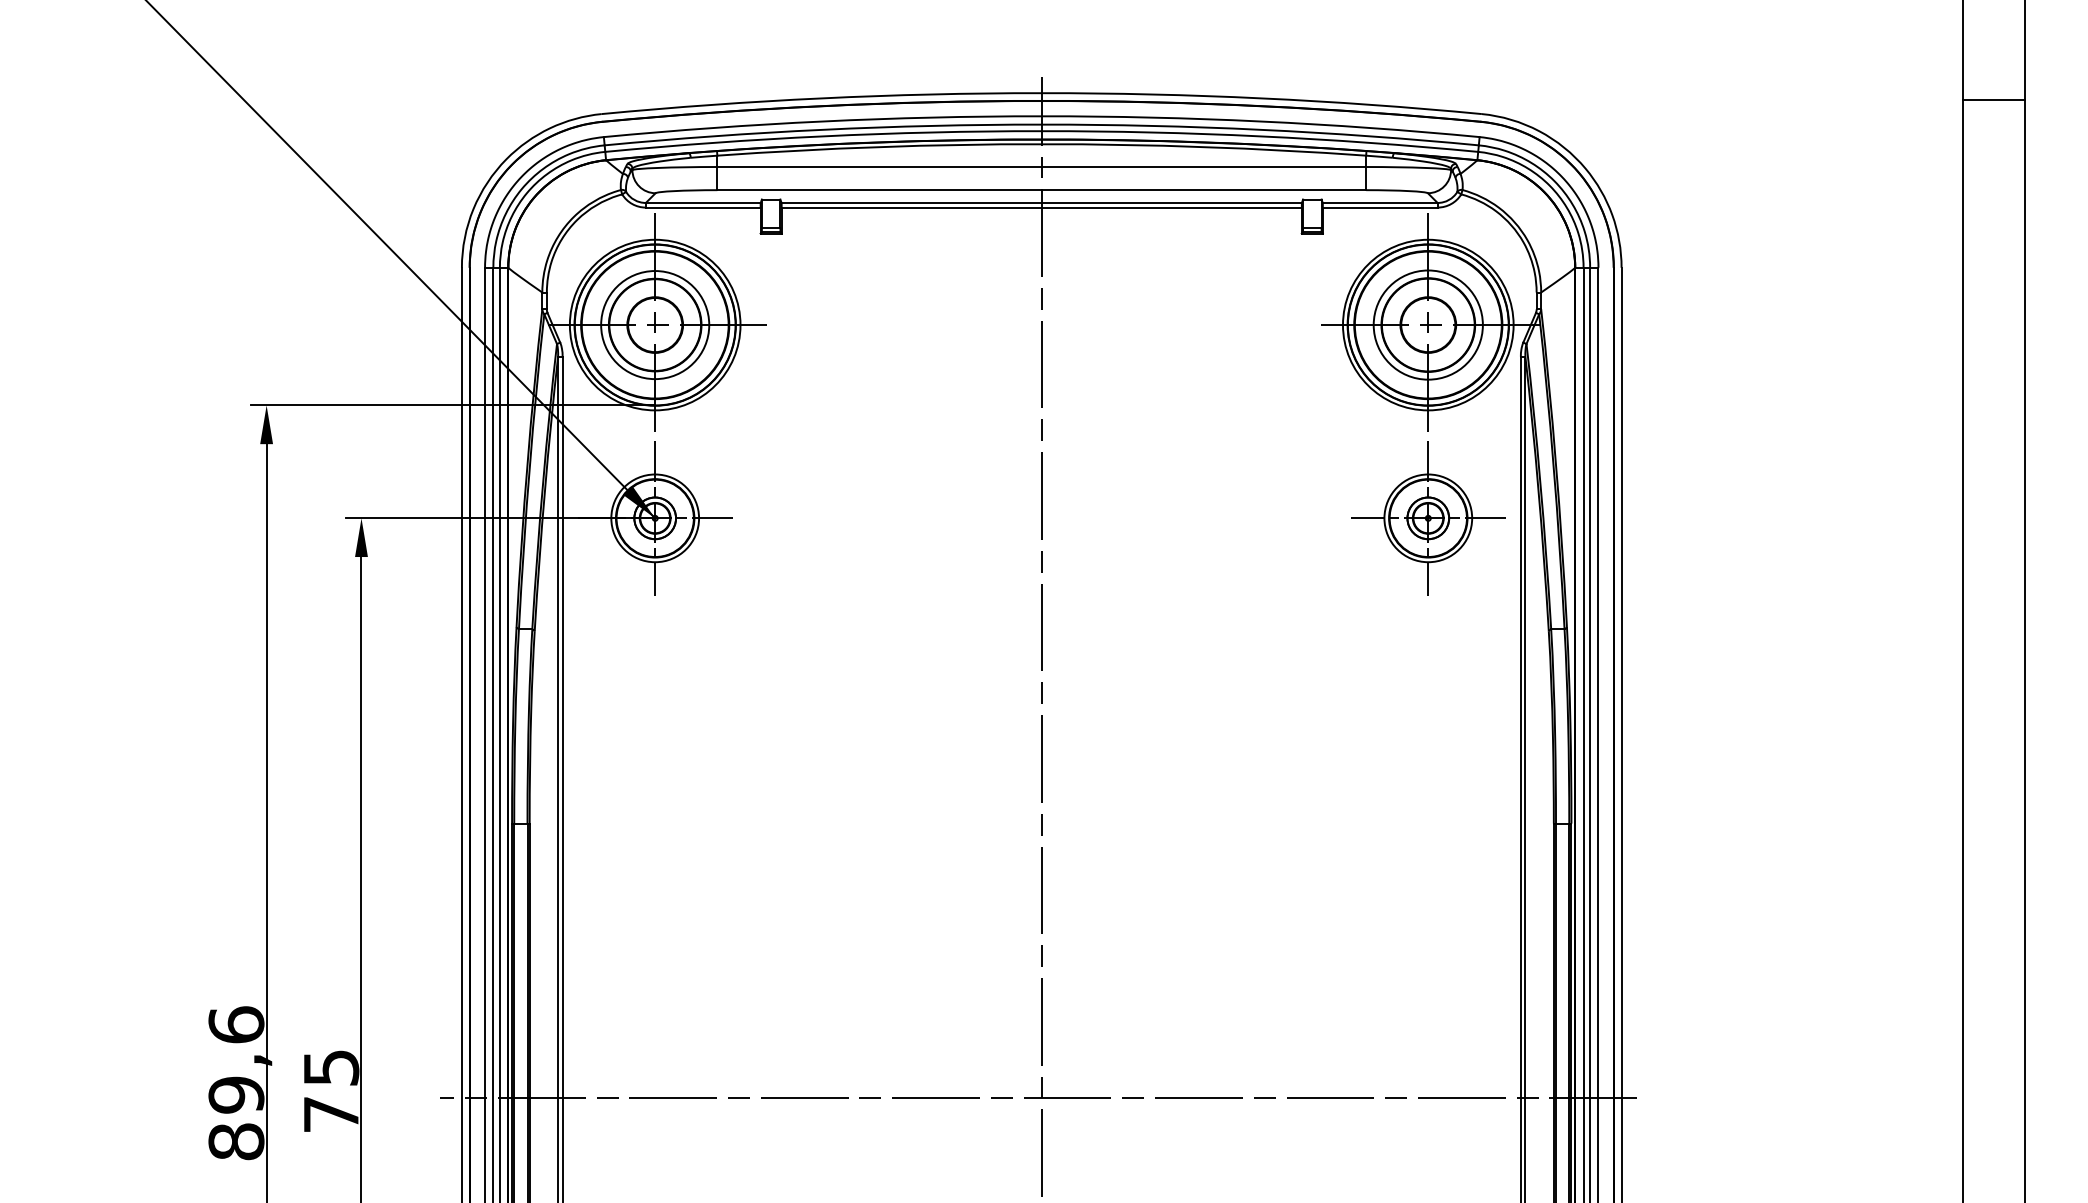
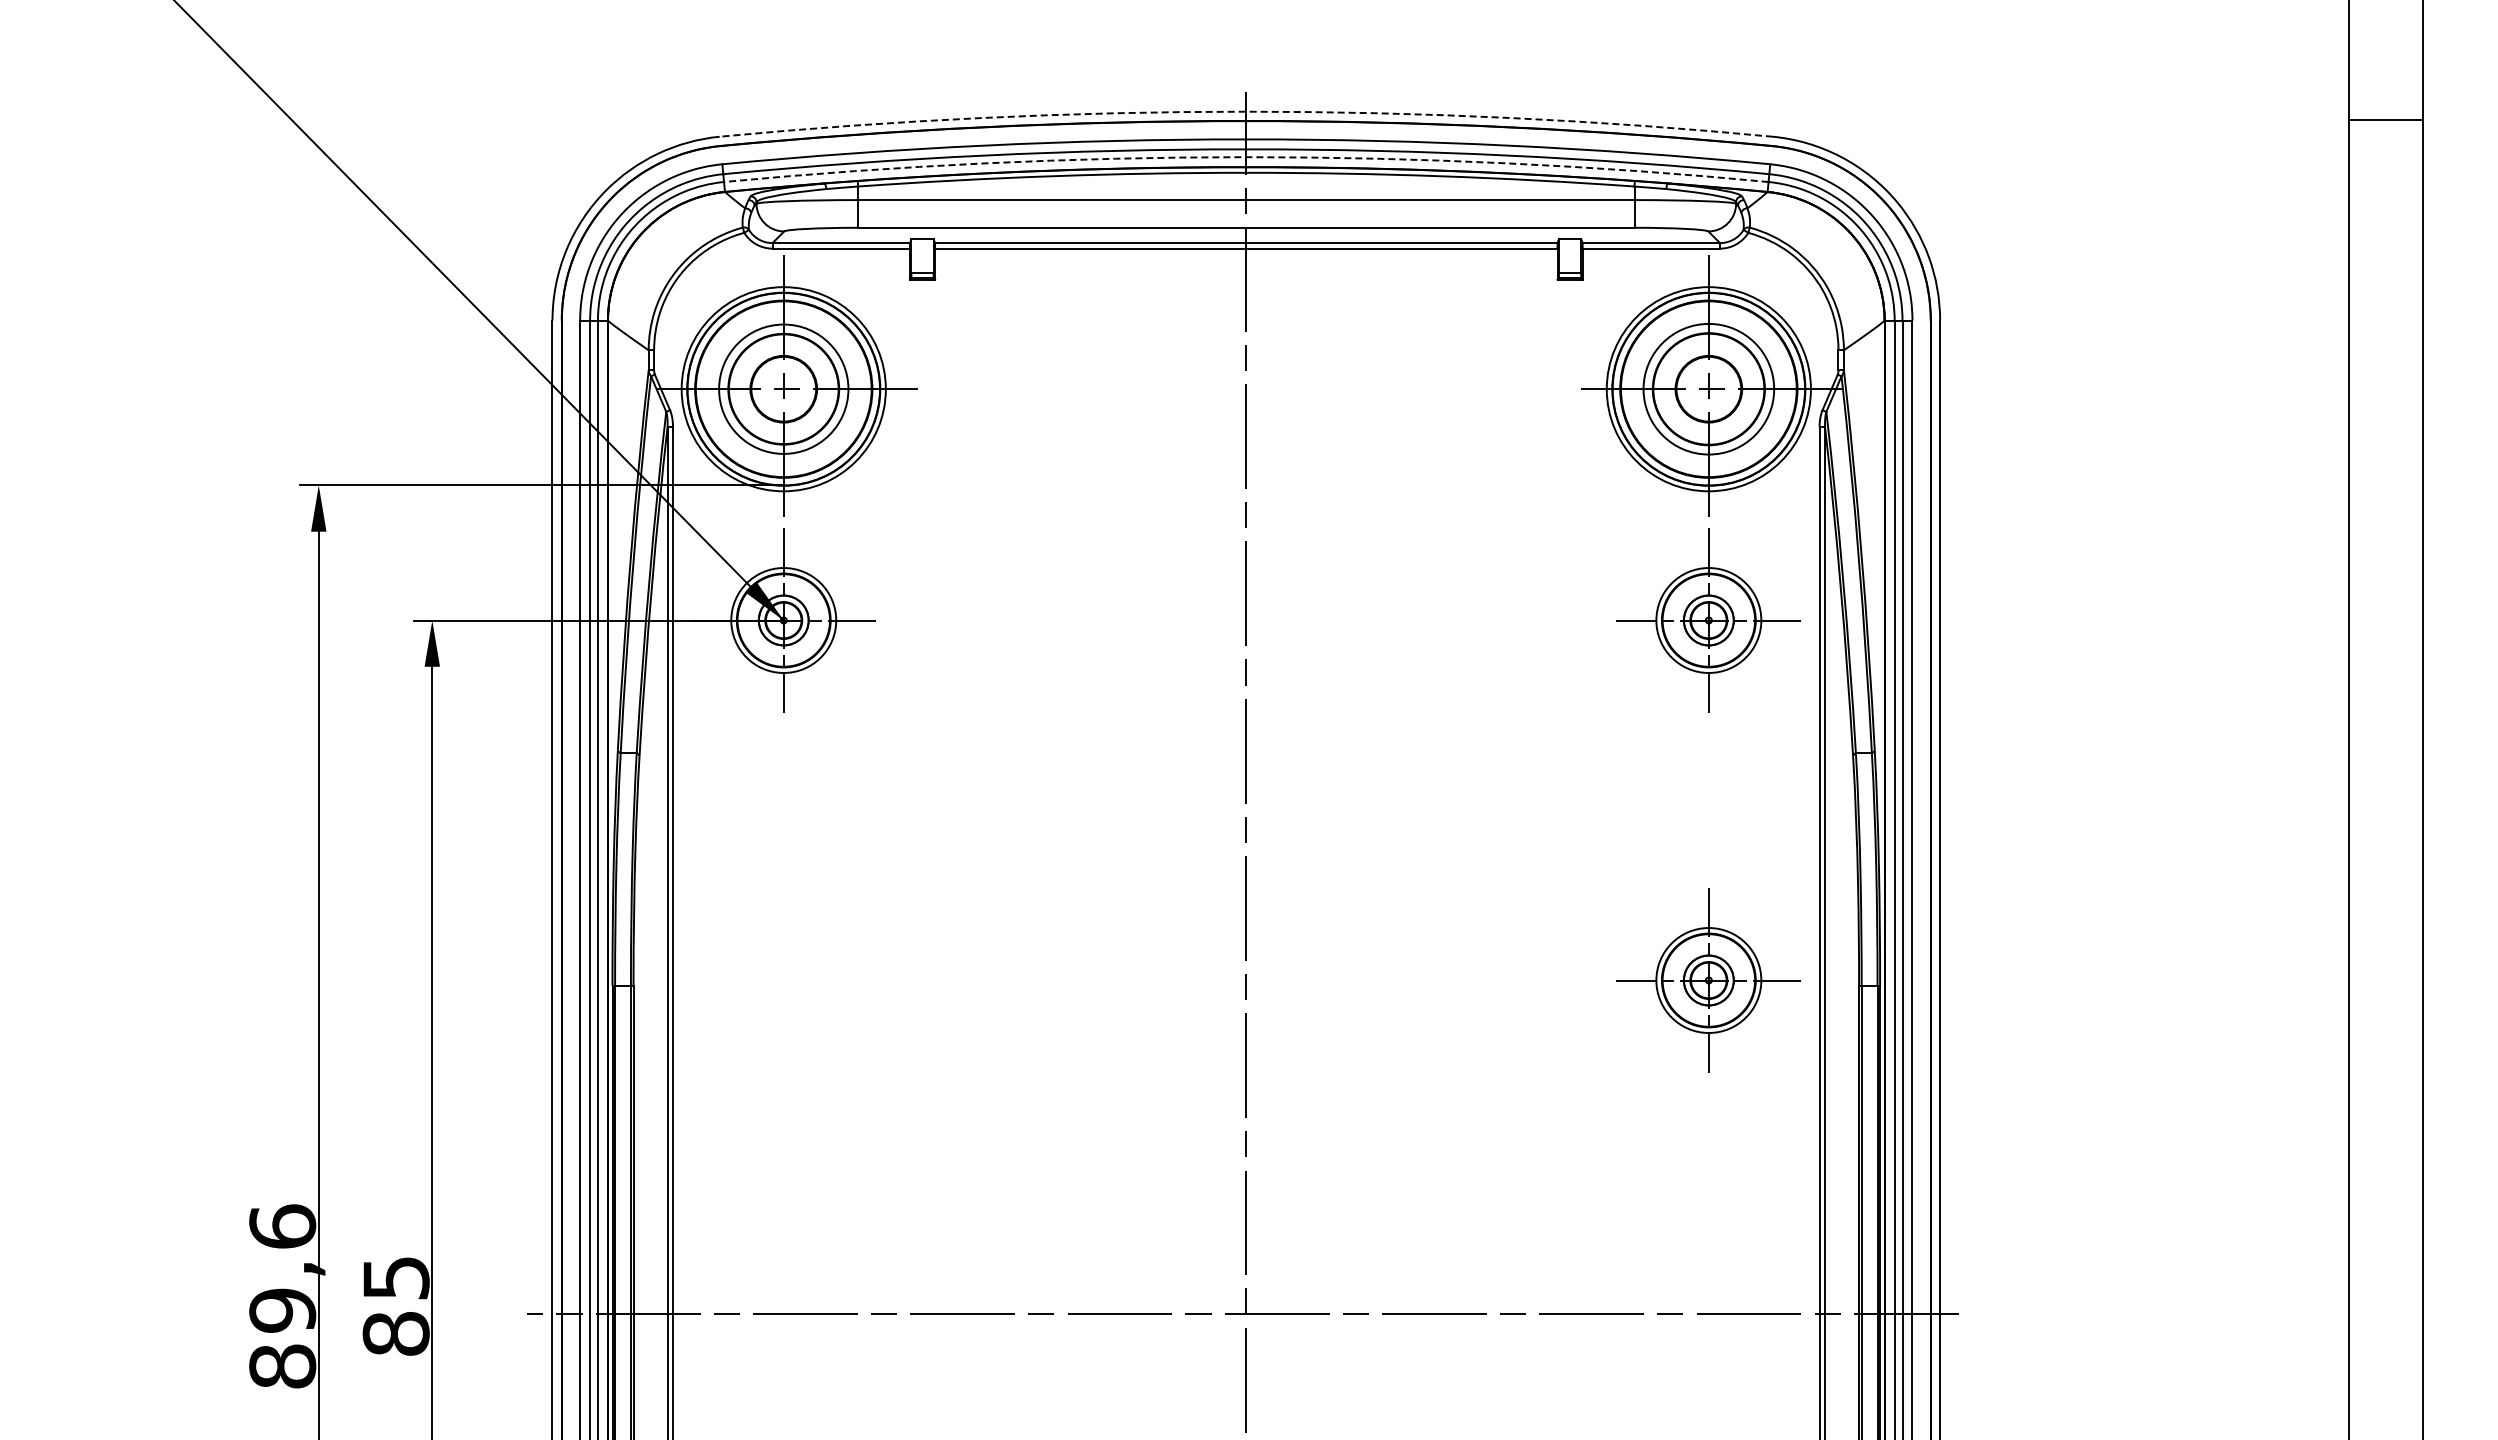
arc: (1041, 92) -> (1246, 111), solid -> dashed
arc: (1041, 131) -> (1246, 157), solid -> dashed
part: (1428, 819) -> (1708, 980), added
text: (330, 1114) -> (395, 1333), 75 -> 85

